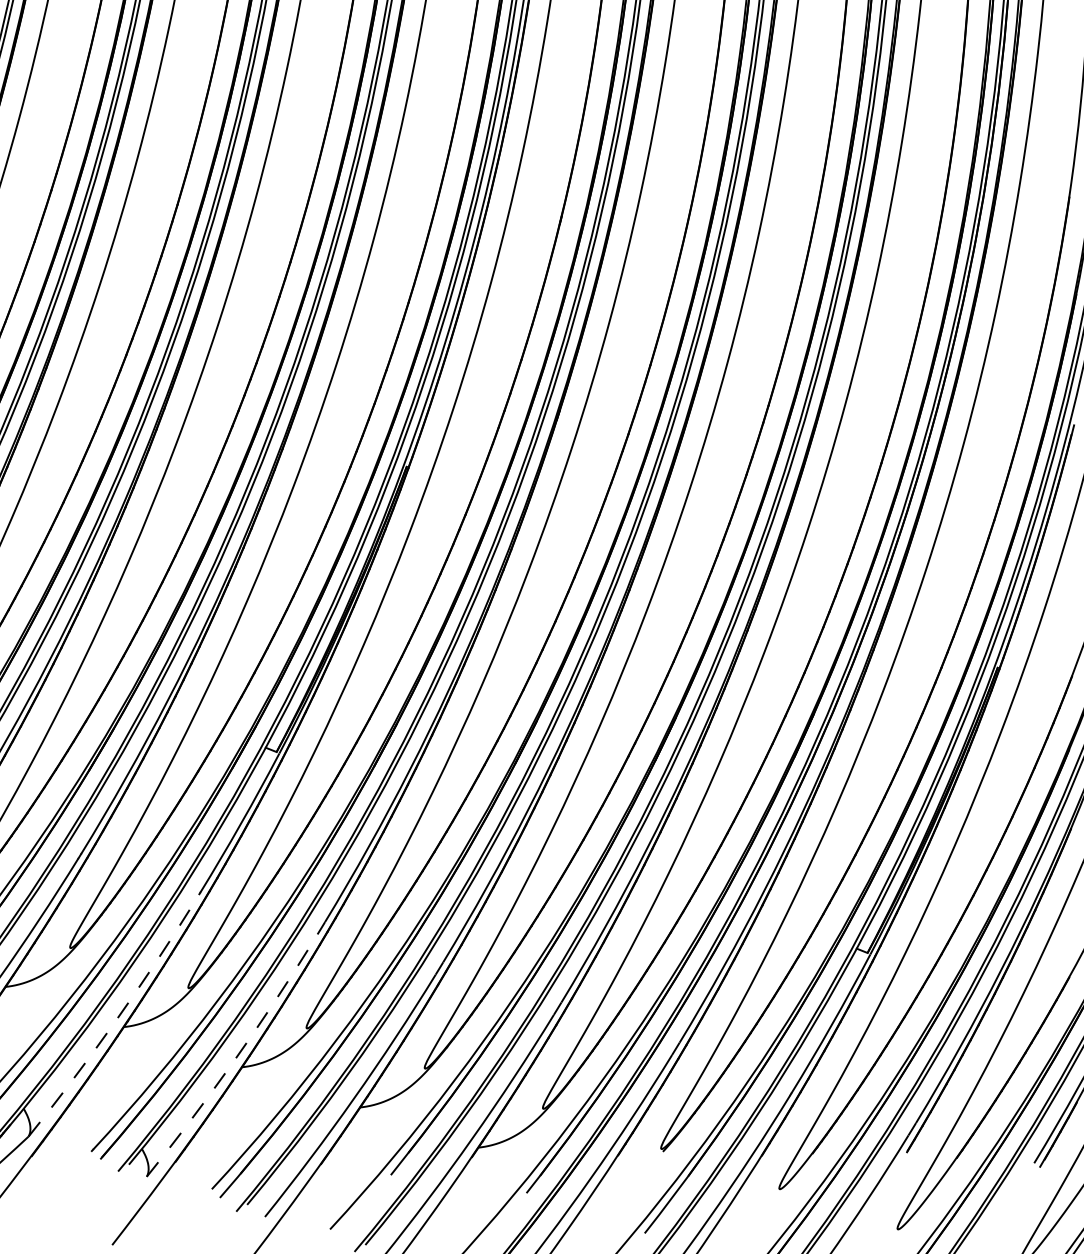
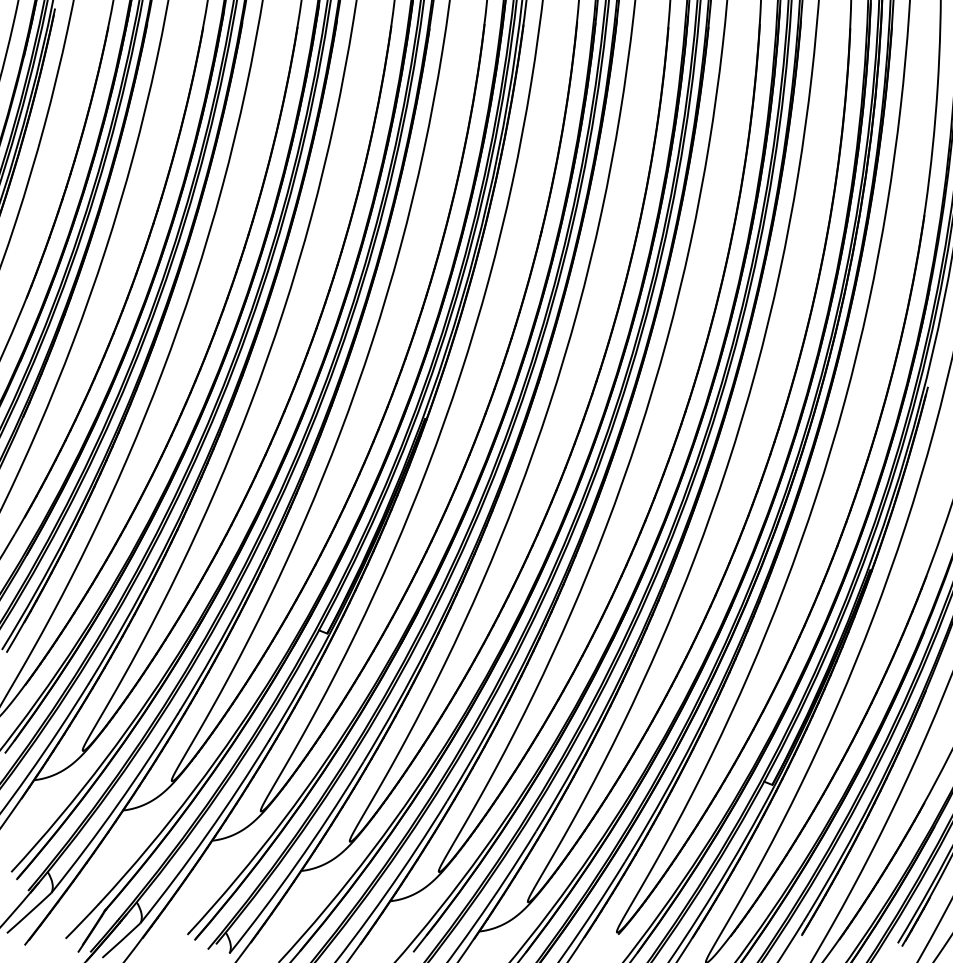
arc: (117, 1017) -> (207, 833), dashed -> solid
arc: (235, 1058) -> (296, 864), dashed -> solid

